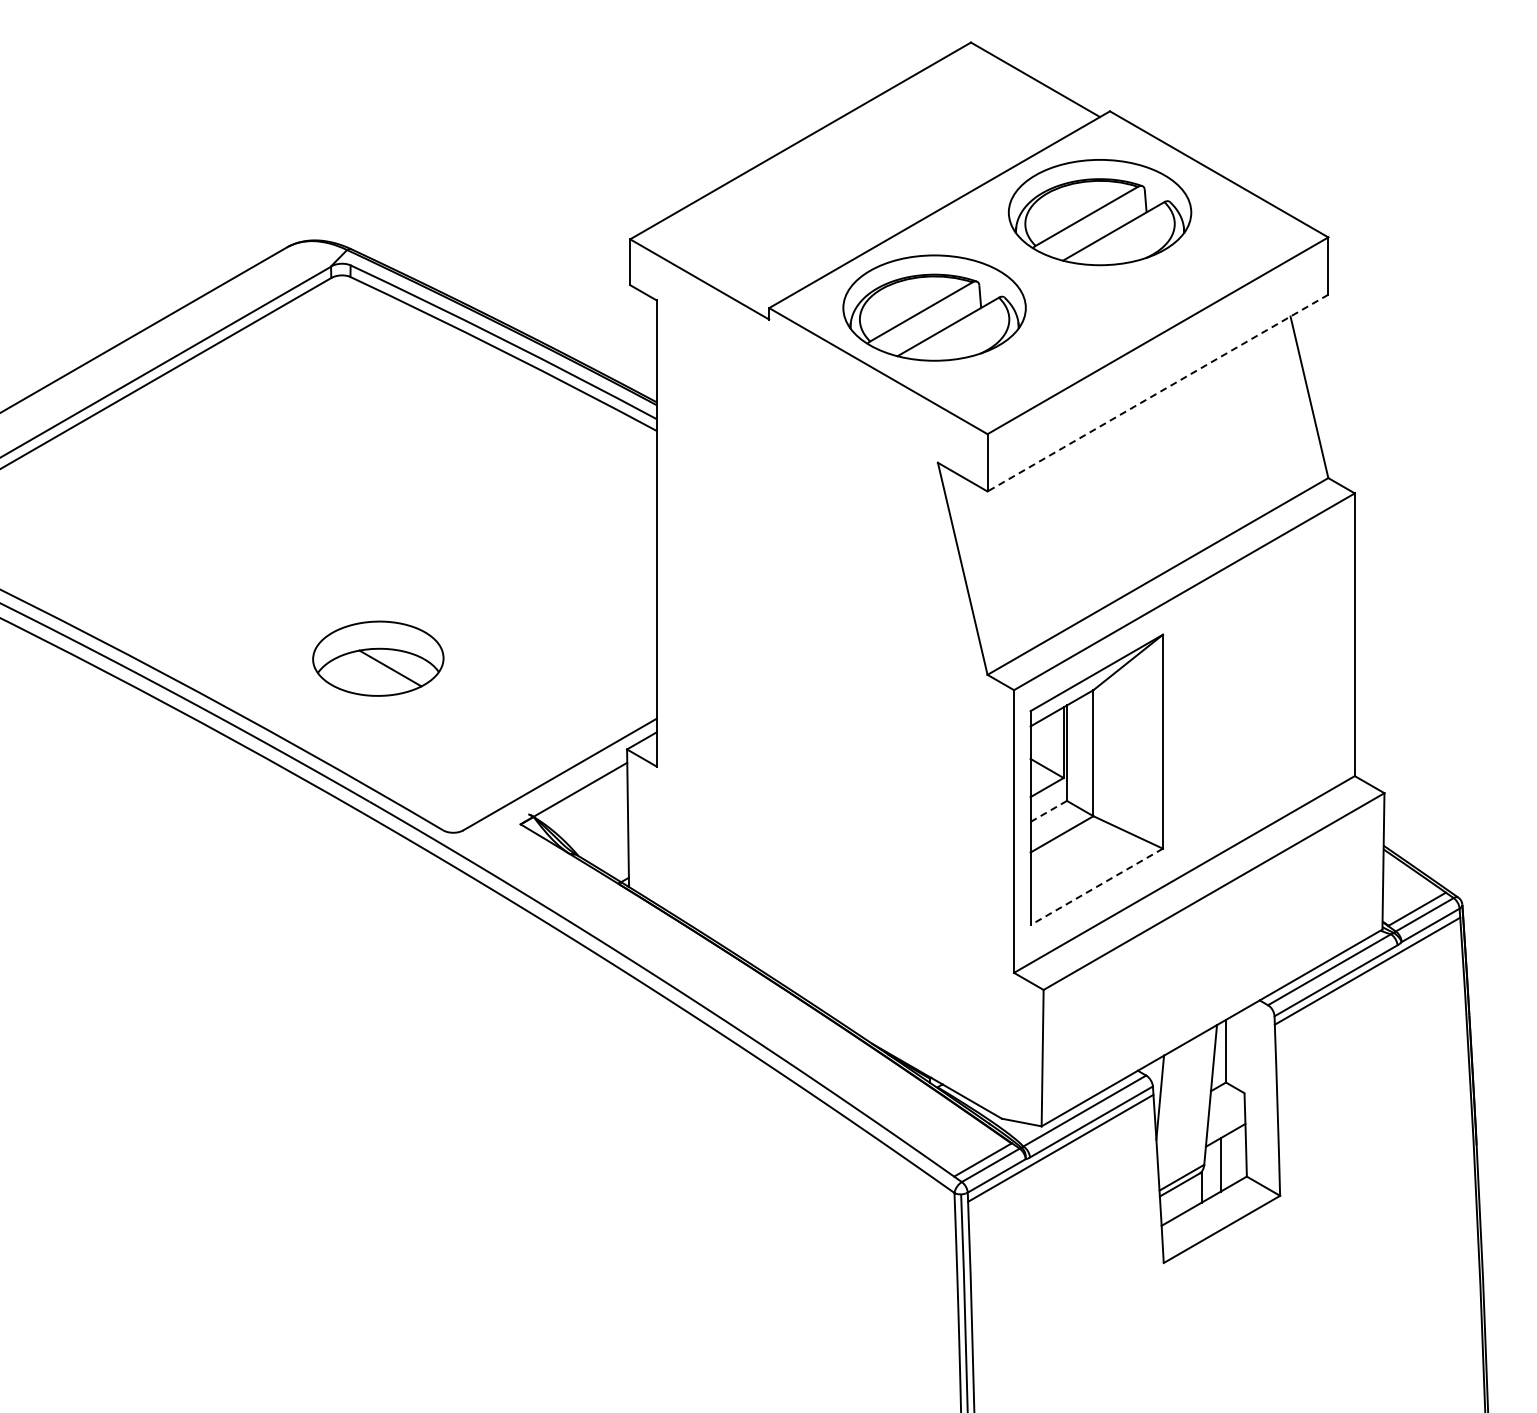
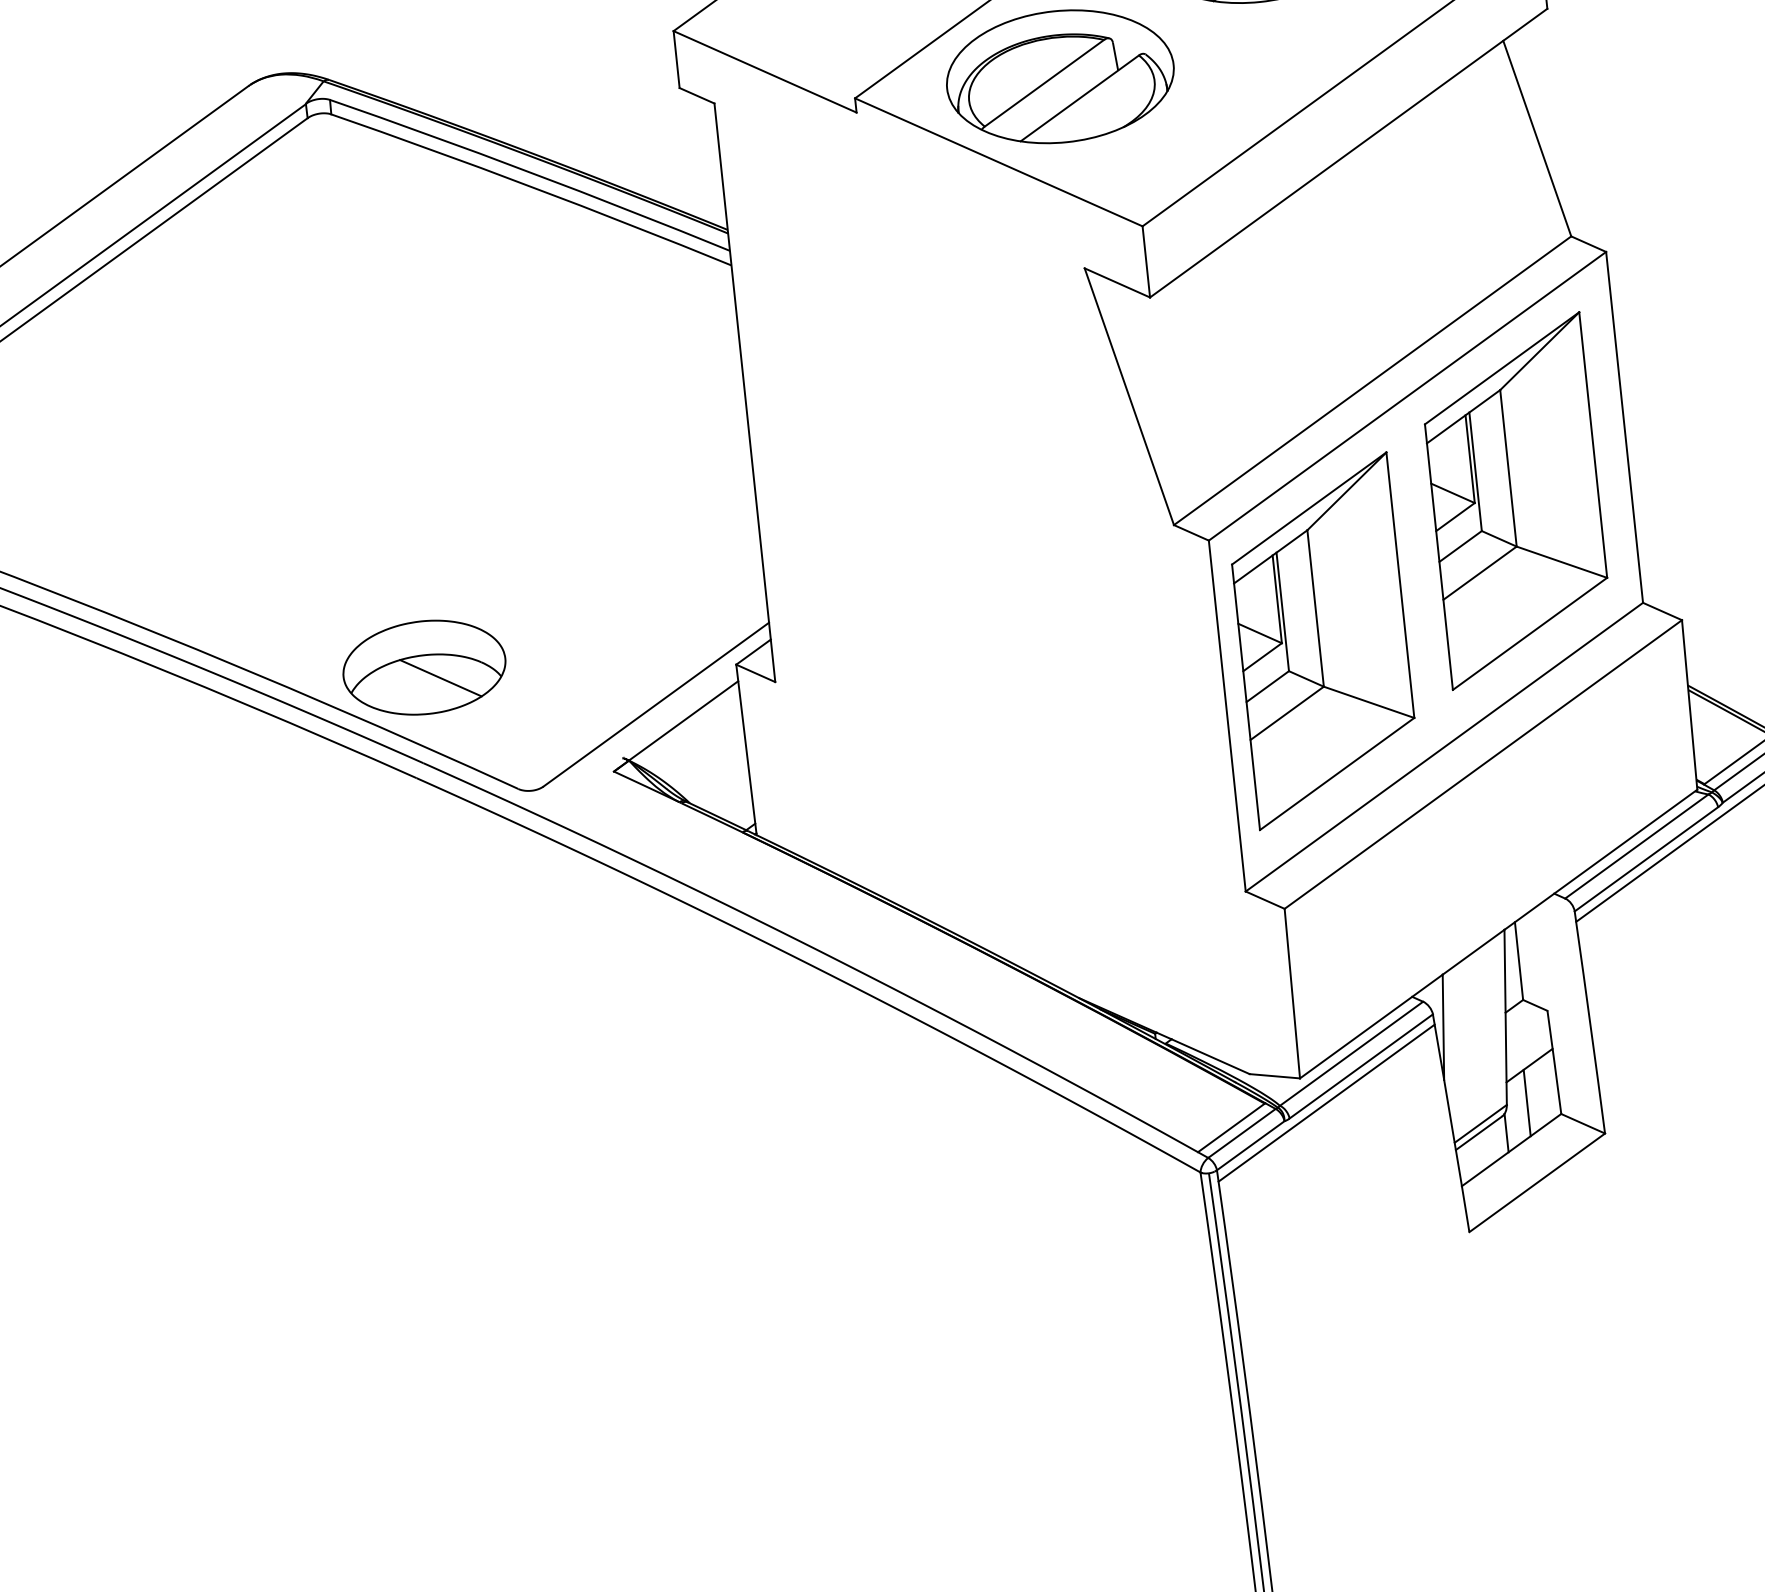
line: (1157, 393) -> (1348, 153), dashed -> solid
part: (378, 658) -> (424, 667), moved
part: (1262, 684) -> (1516, 501), added
line: (1048, 811) -> (1267, 686), dashed -> solid
line: (1096, 887) -> (1336, 774), dashed -> solid

